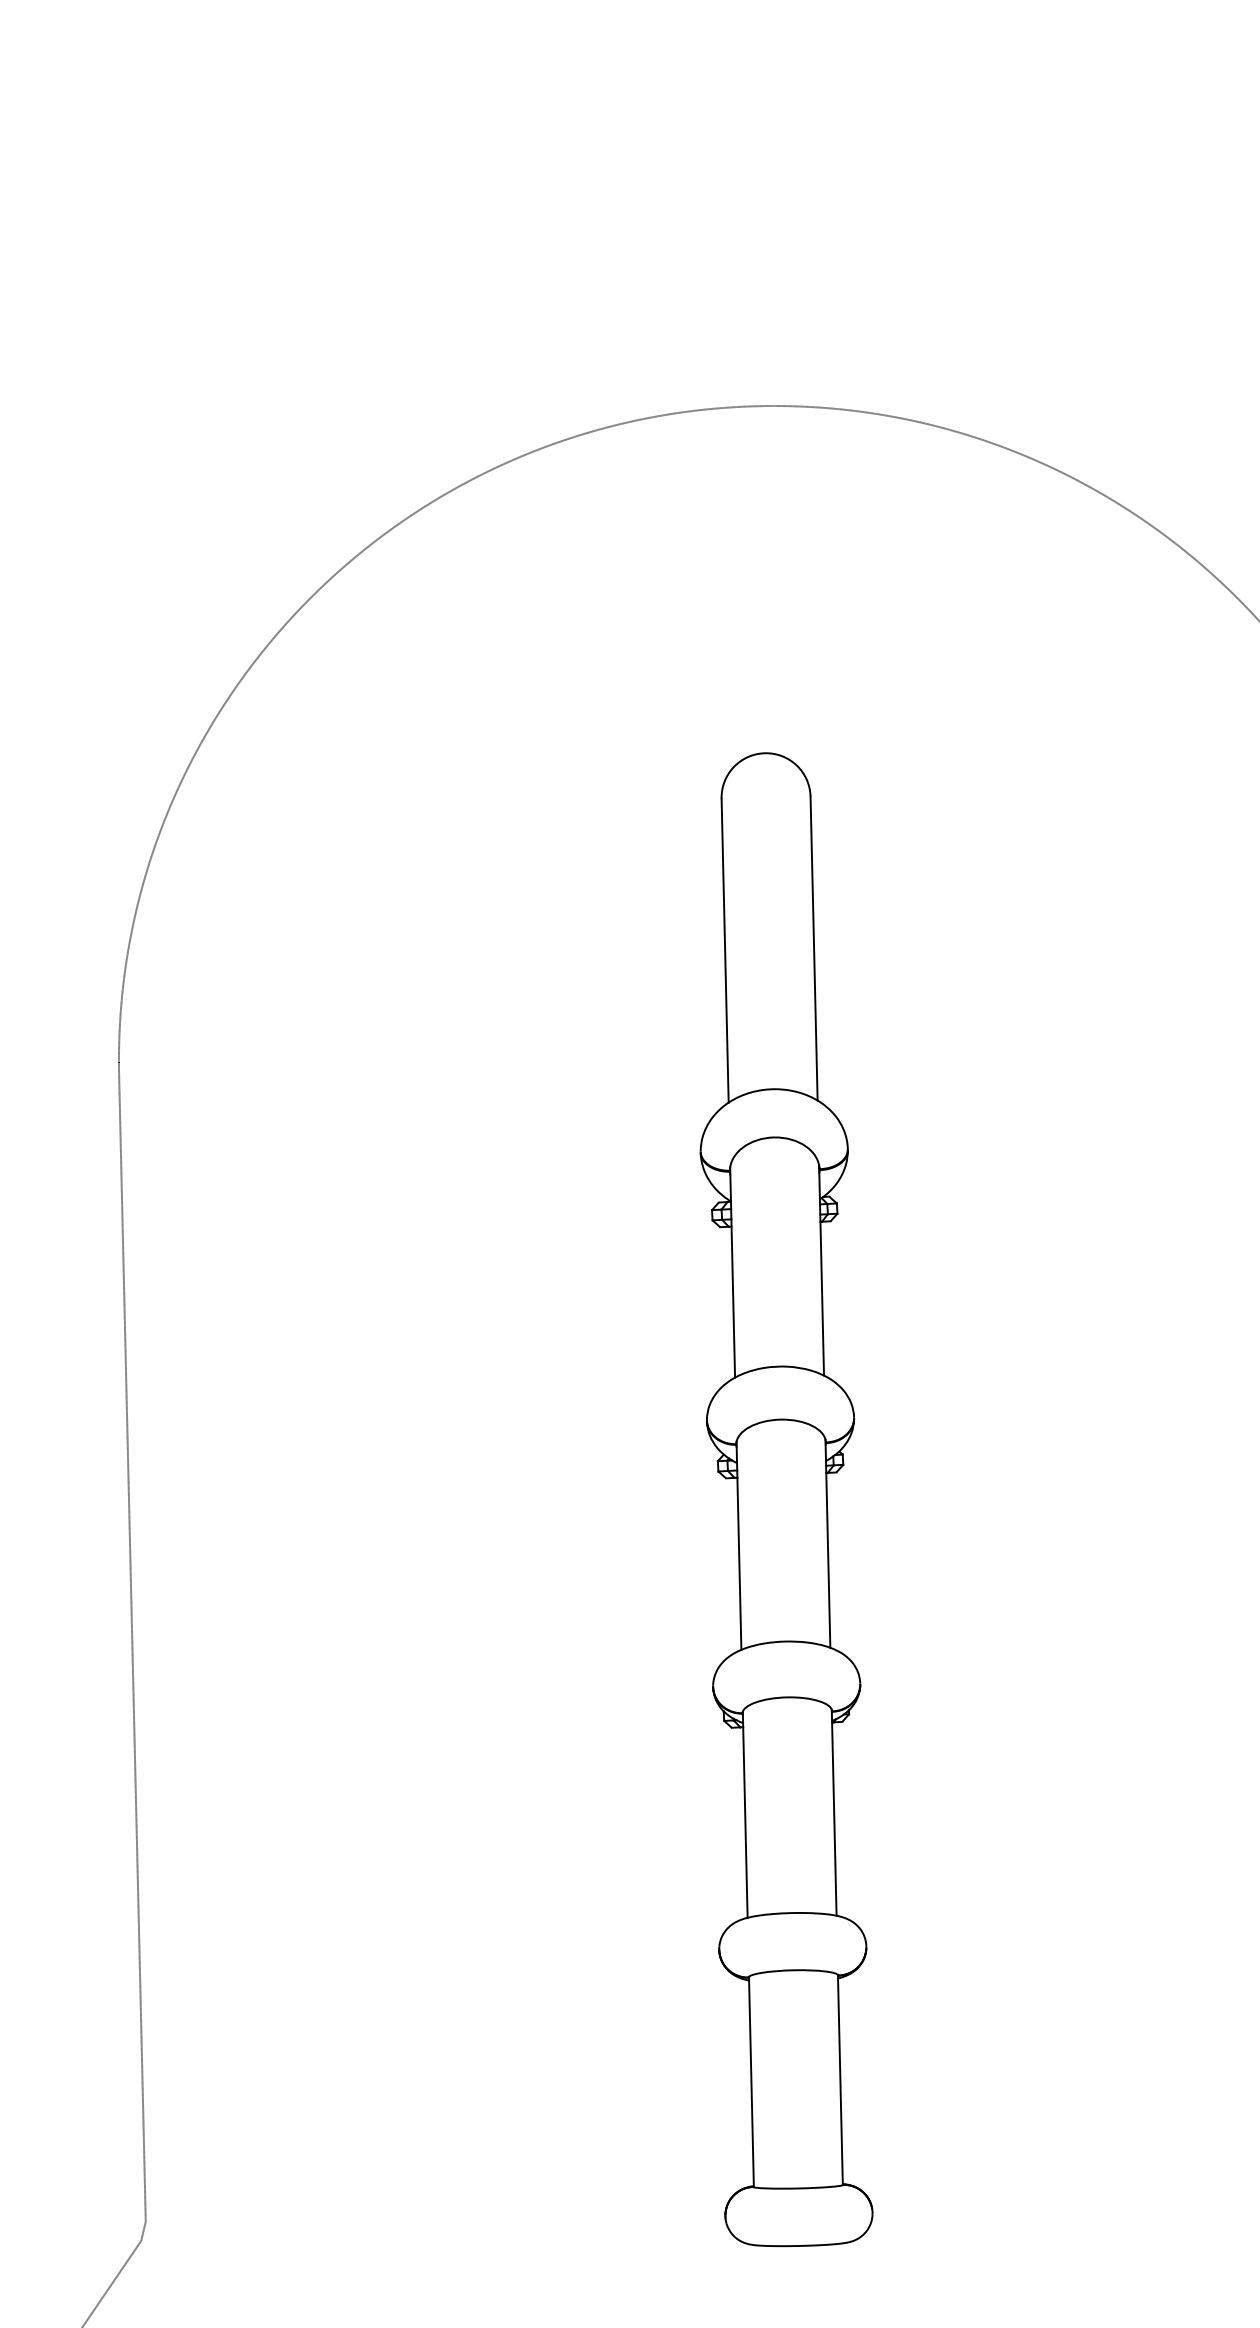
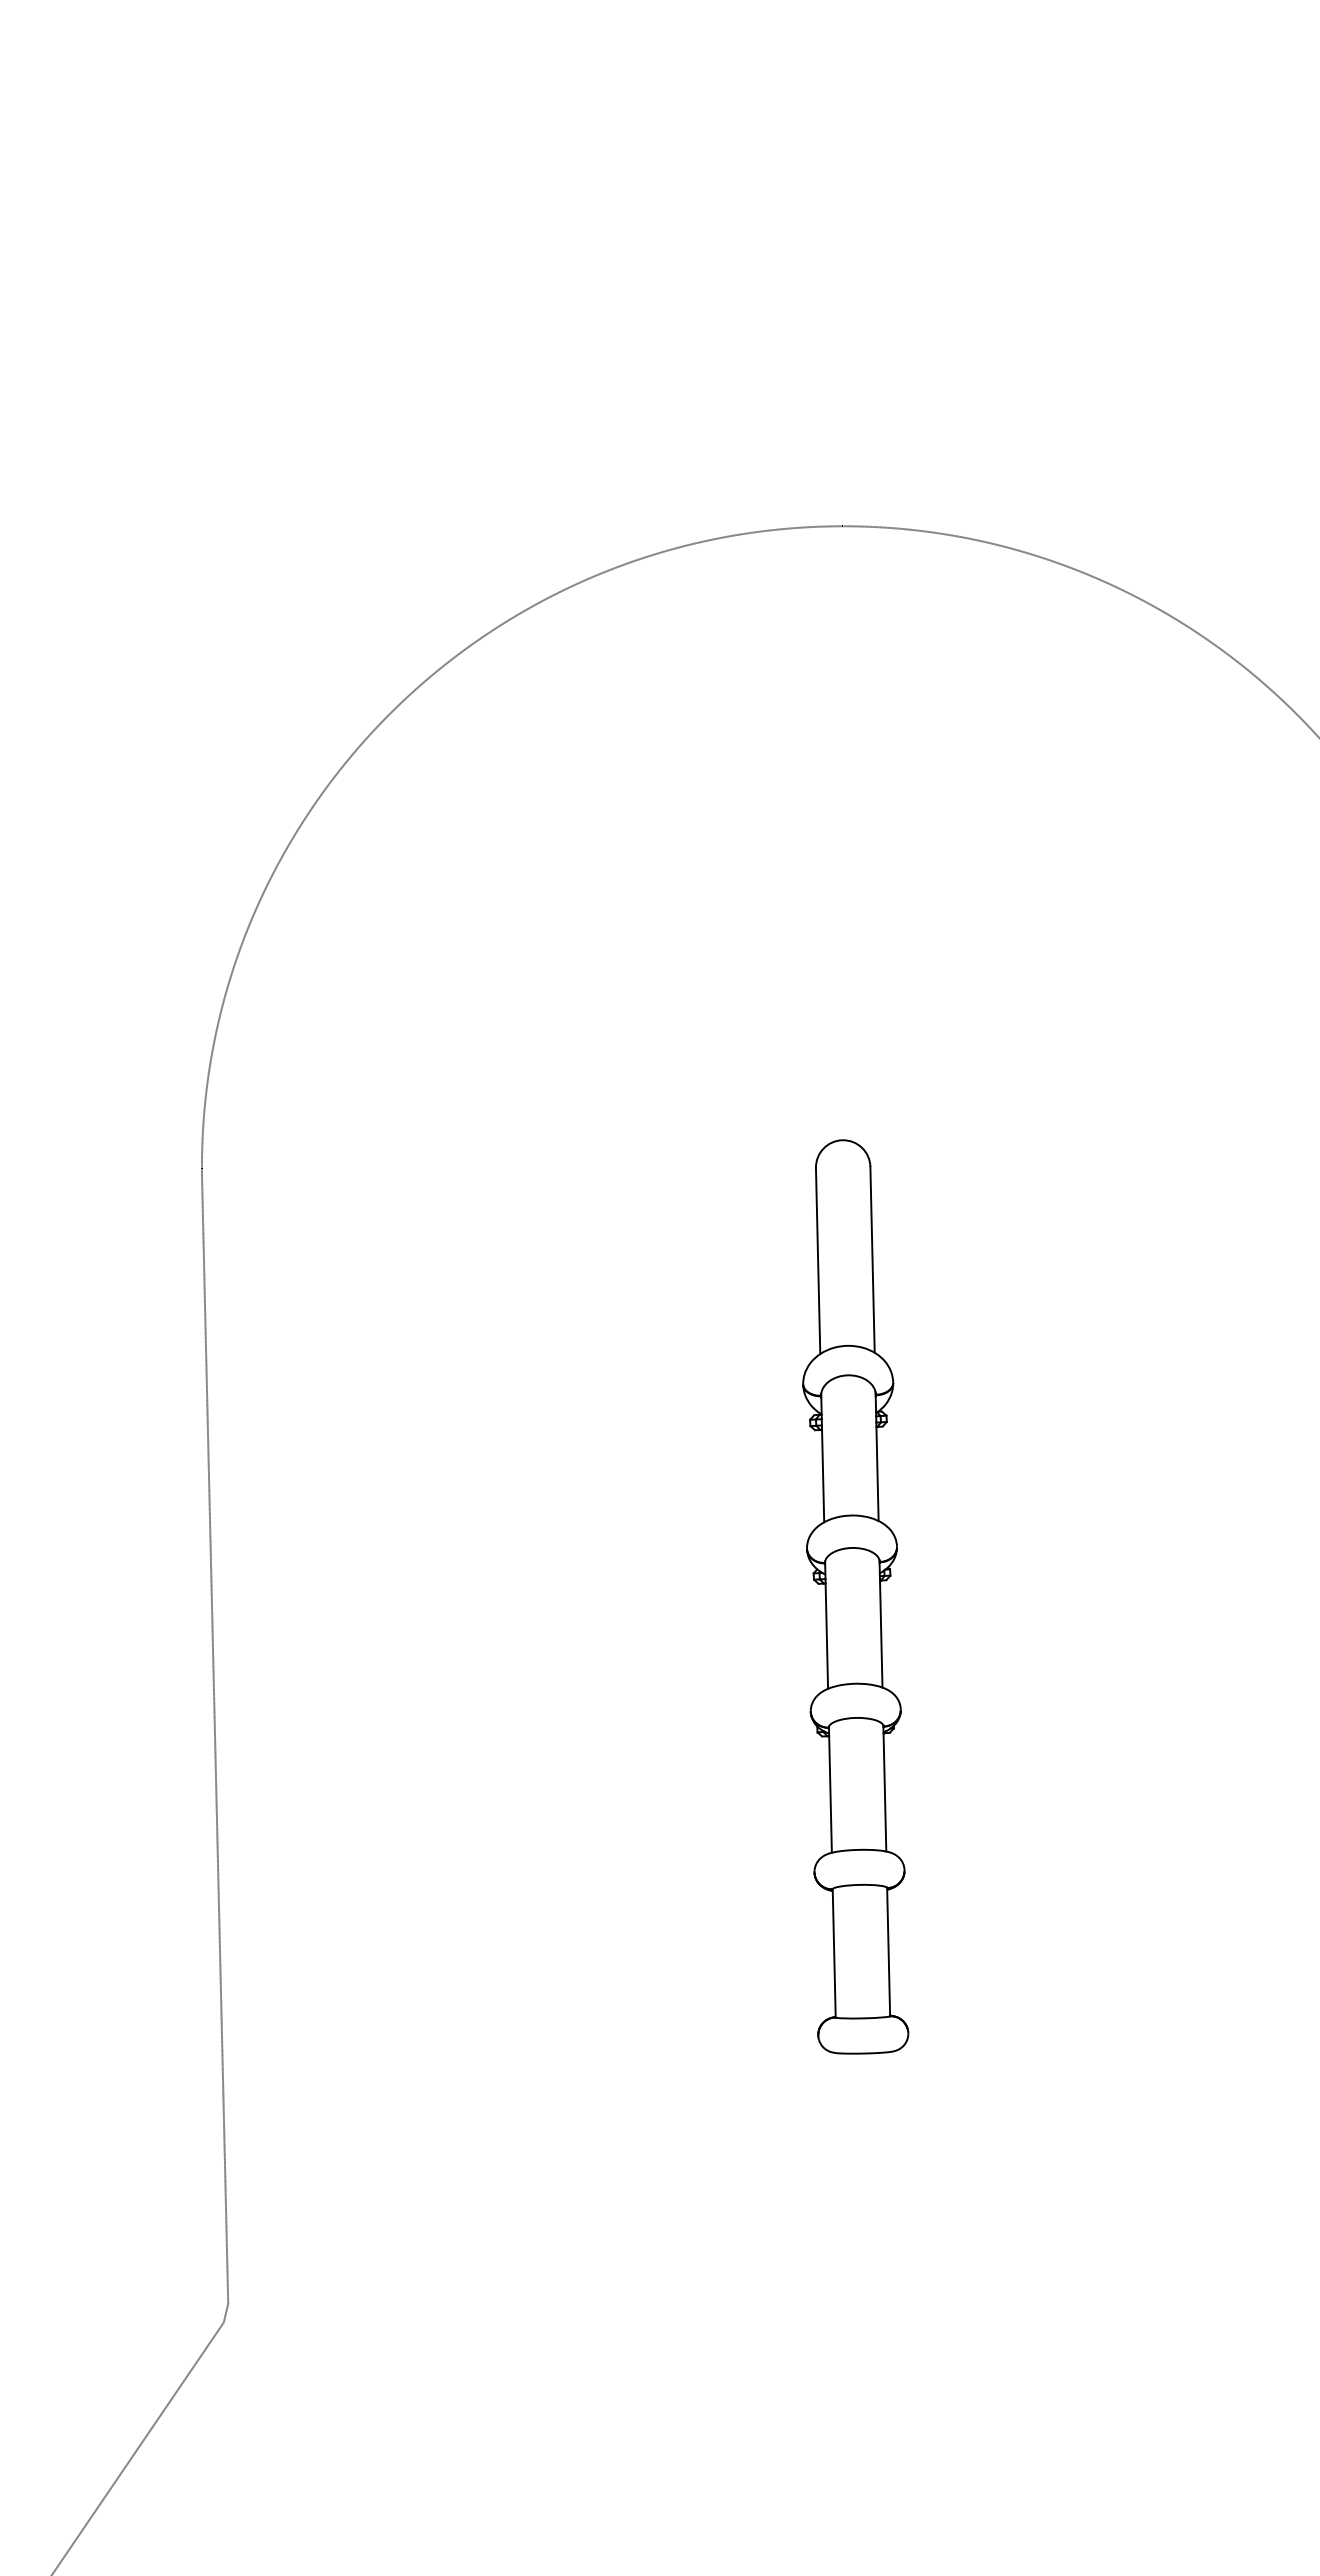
part: (786, 1499) -> (855, 1596), size x0.62

